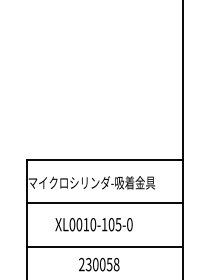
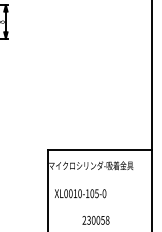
line: (104, 203) -> (99, 179), removed
text: (93, 224) -> (80, 193), moved
line: (104, 246) -> (99, 208), removed

